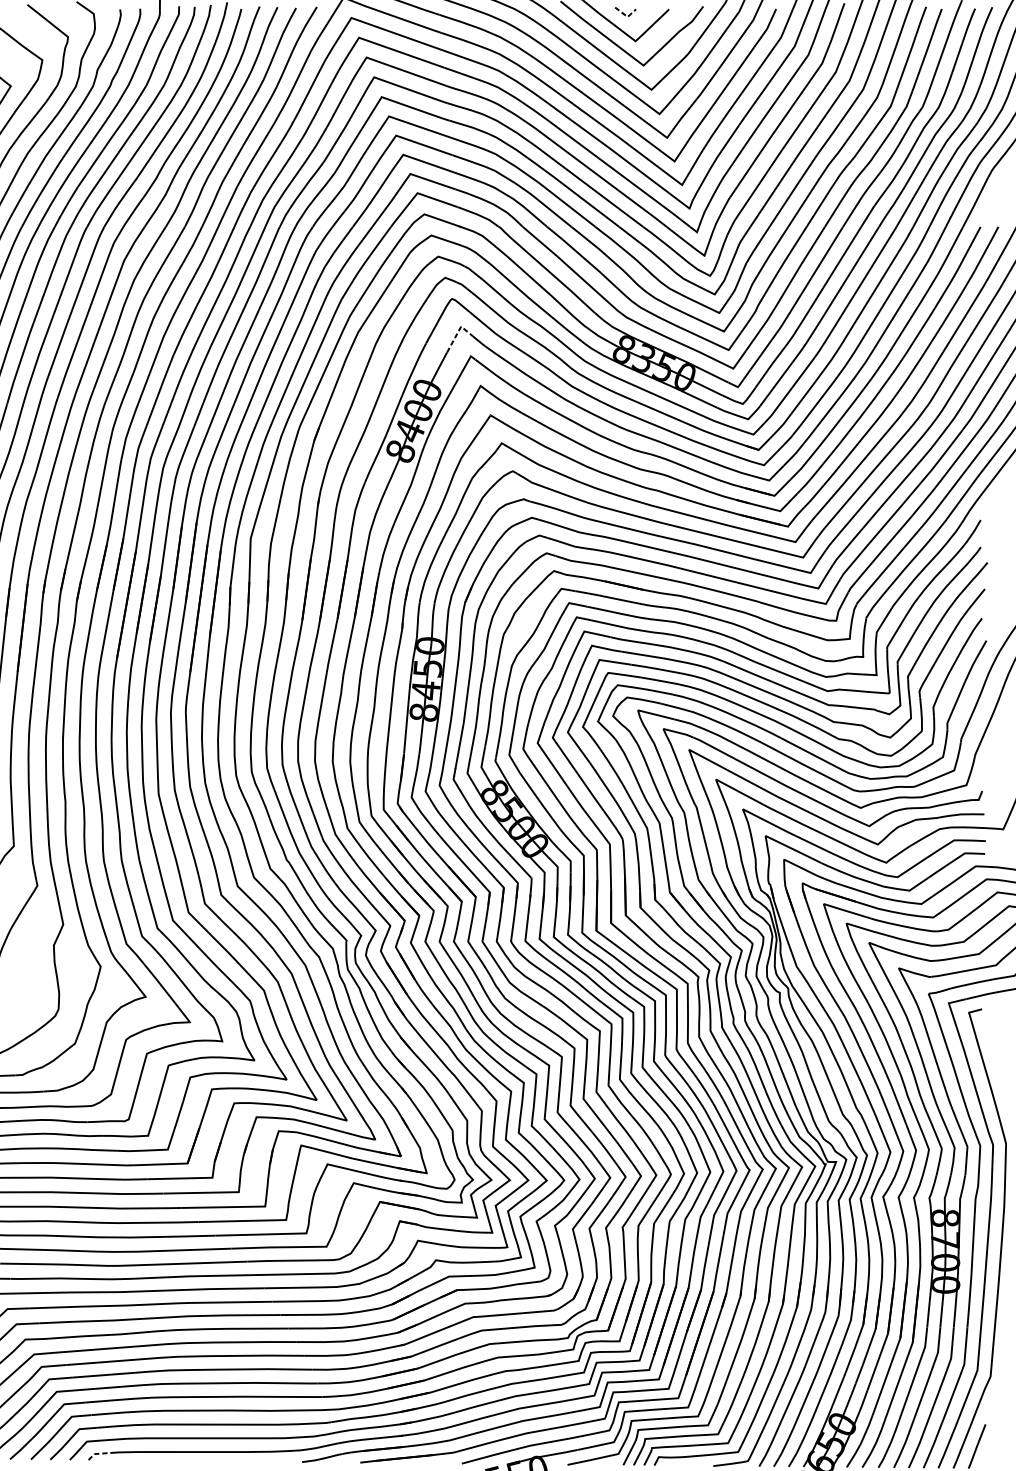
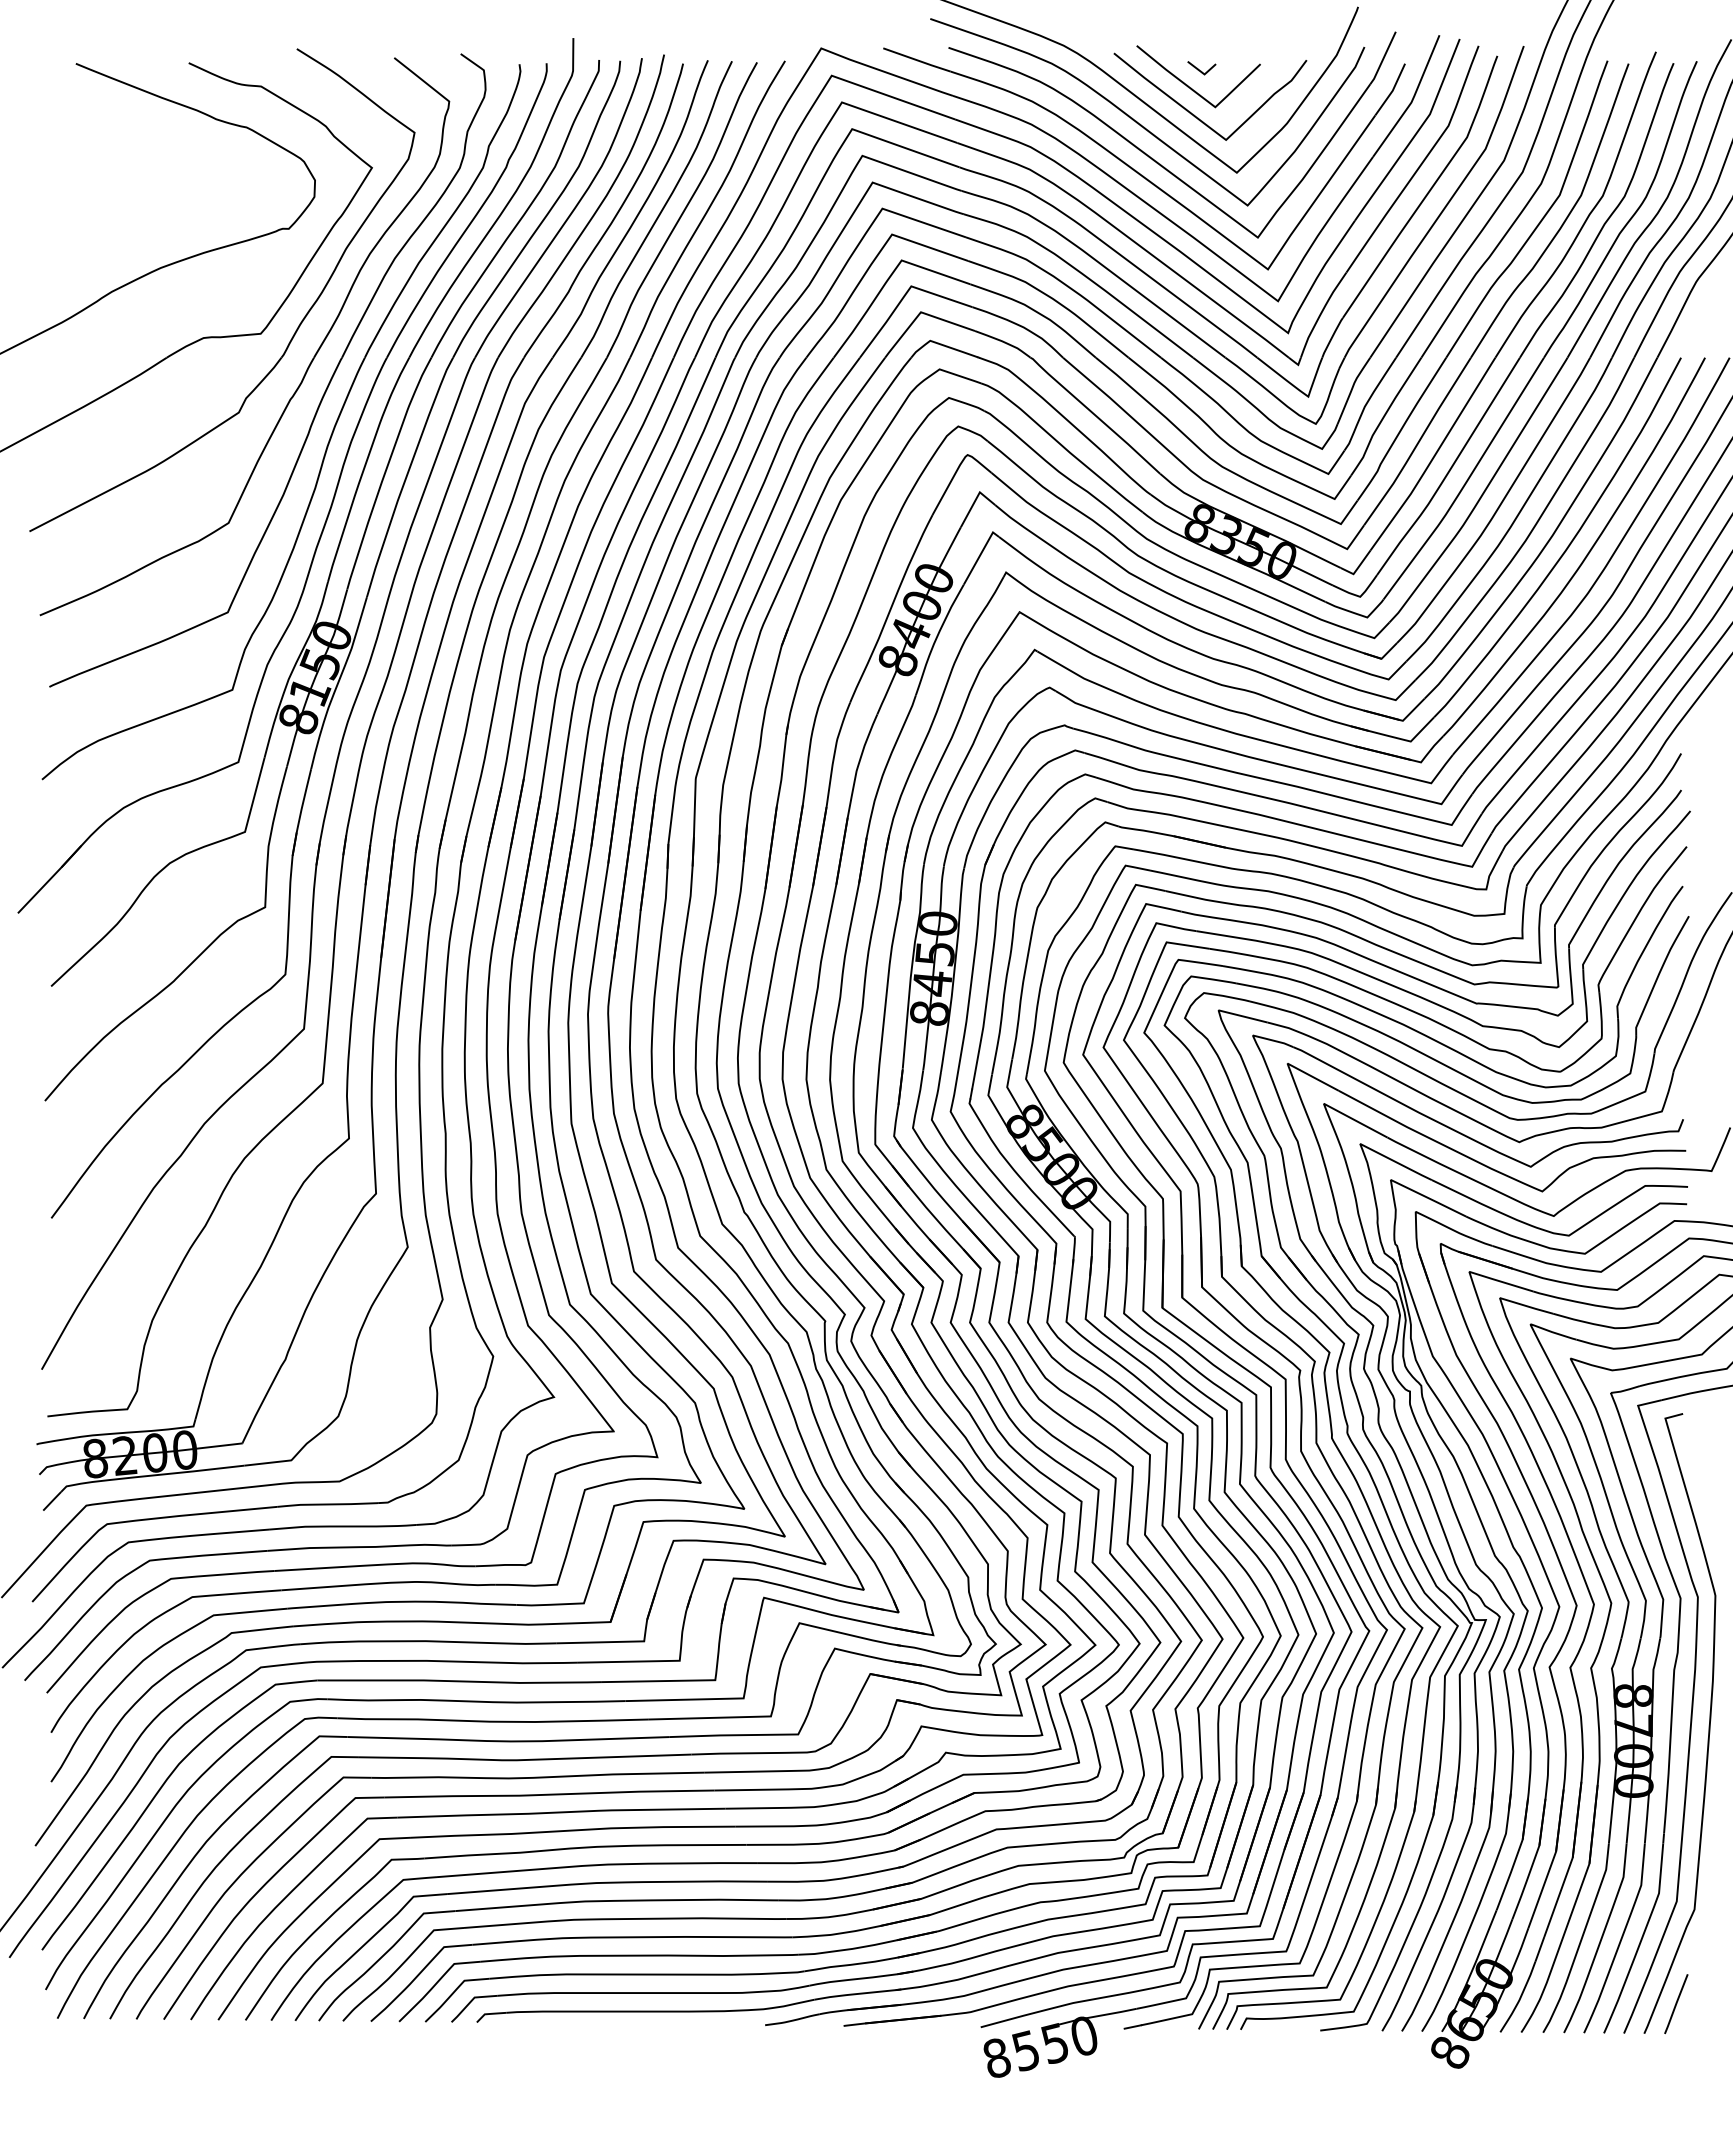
line: (626, 16) -> (1203, 73), dashed -> solid
line: (457, 332) -> (975, 500), dashed -> solid
line: (98, 1453) -> (490, 2013), dashed -> solid

